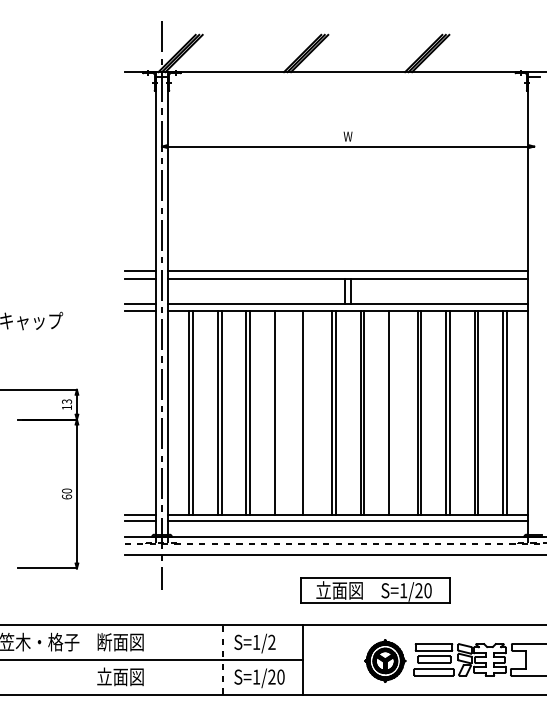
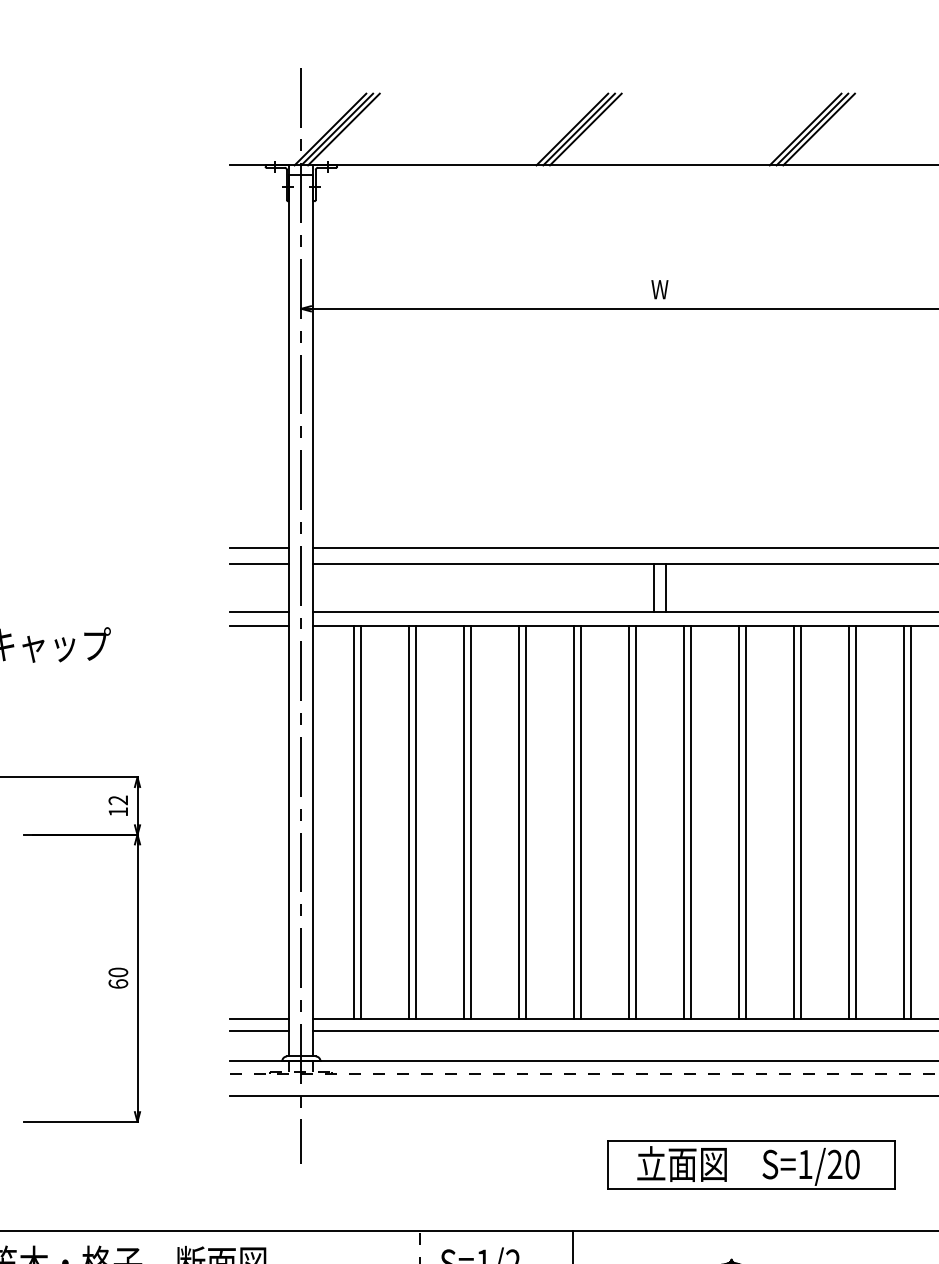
text: (67, 401) -> (119, 799), 13 -> 12
line: (278, 413) -> (525, 823), added
line: (307, 413) -> (581, 823), added
line: (392, 413) -> (745, 823), added
part: (375, 590) -> (751, 1164), moved

